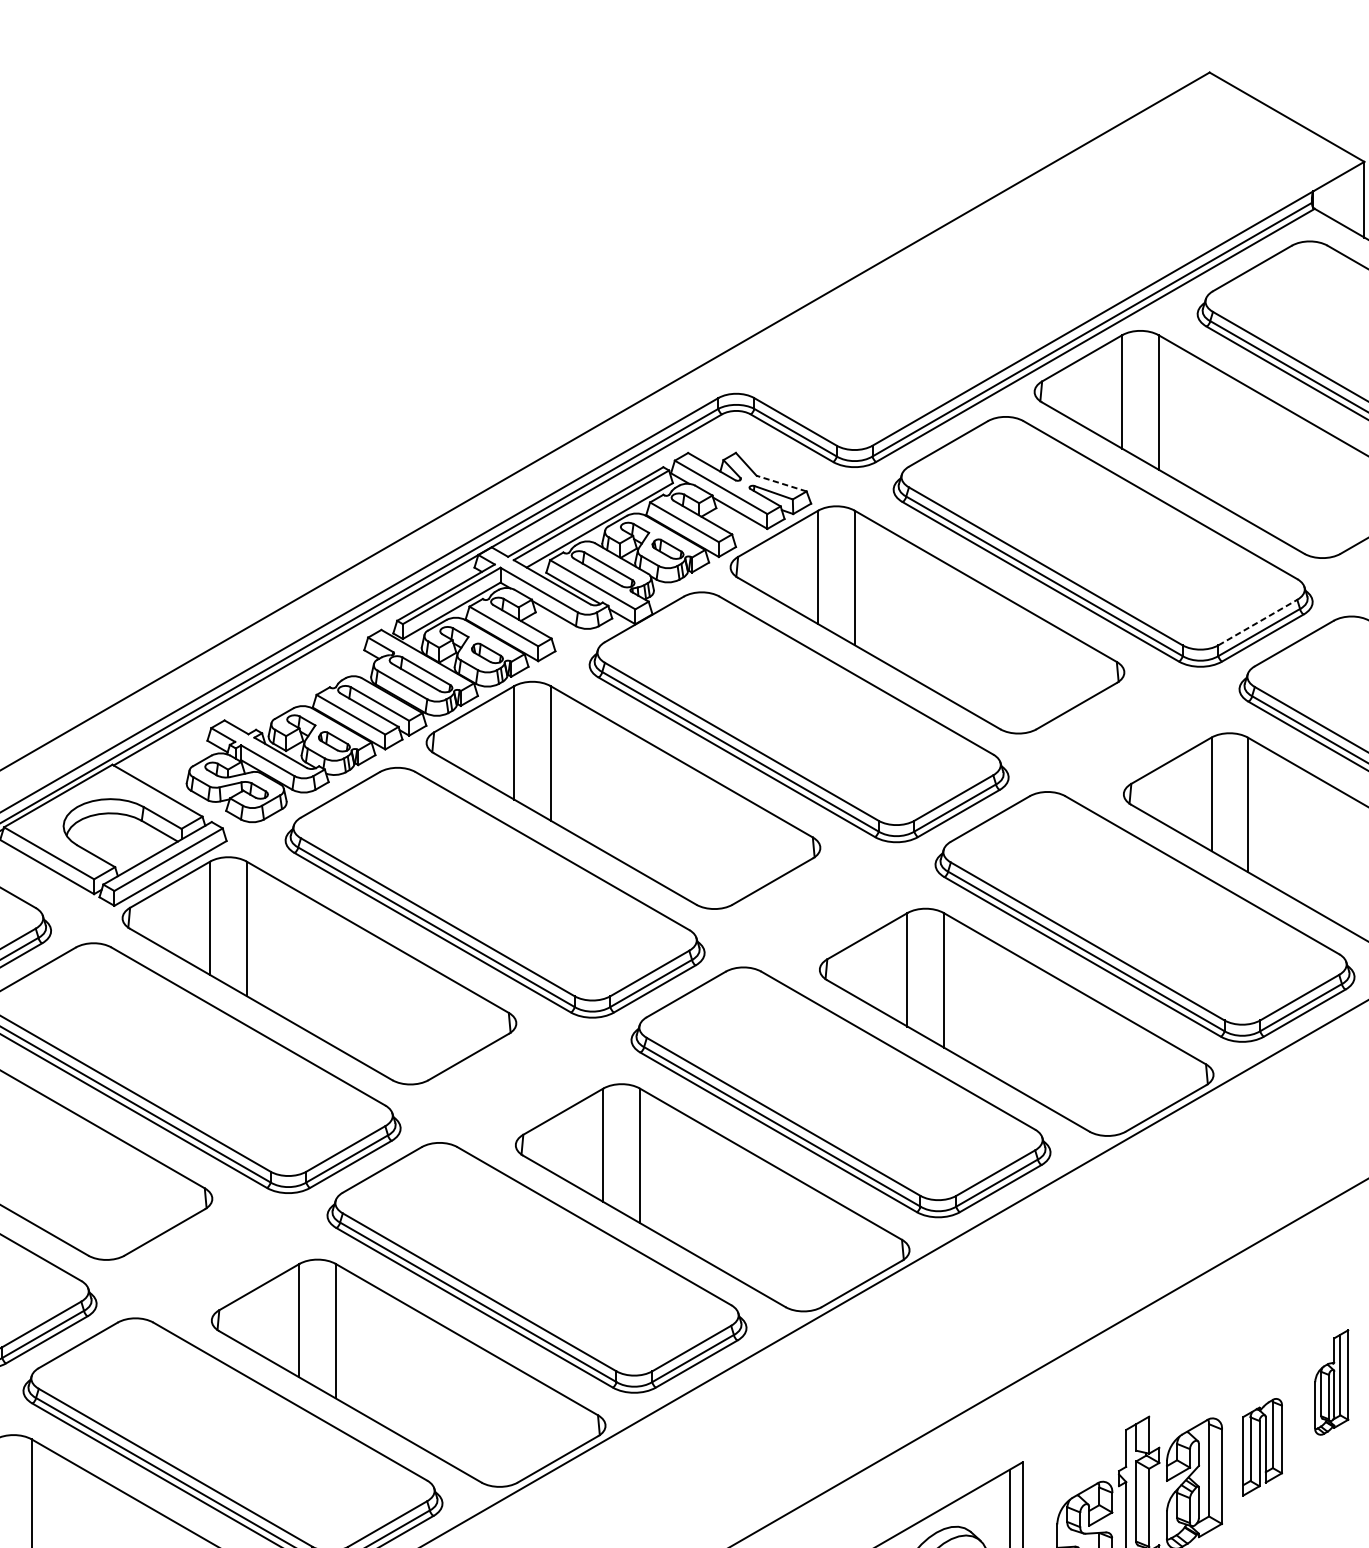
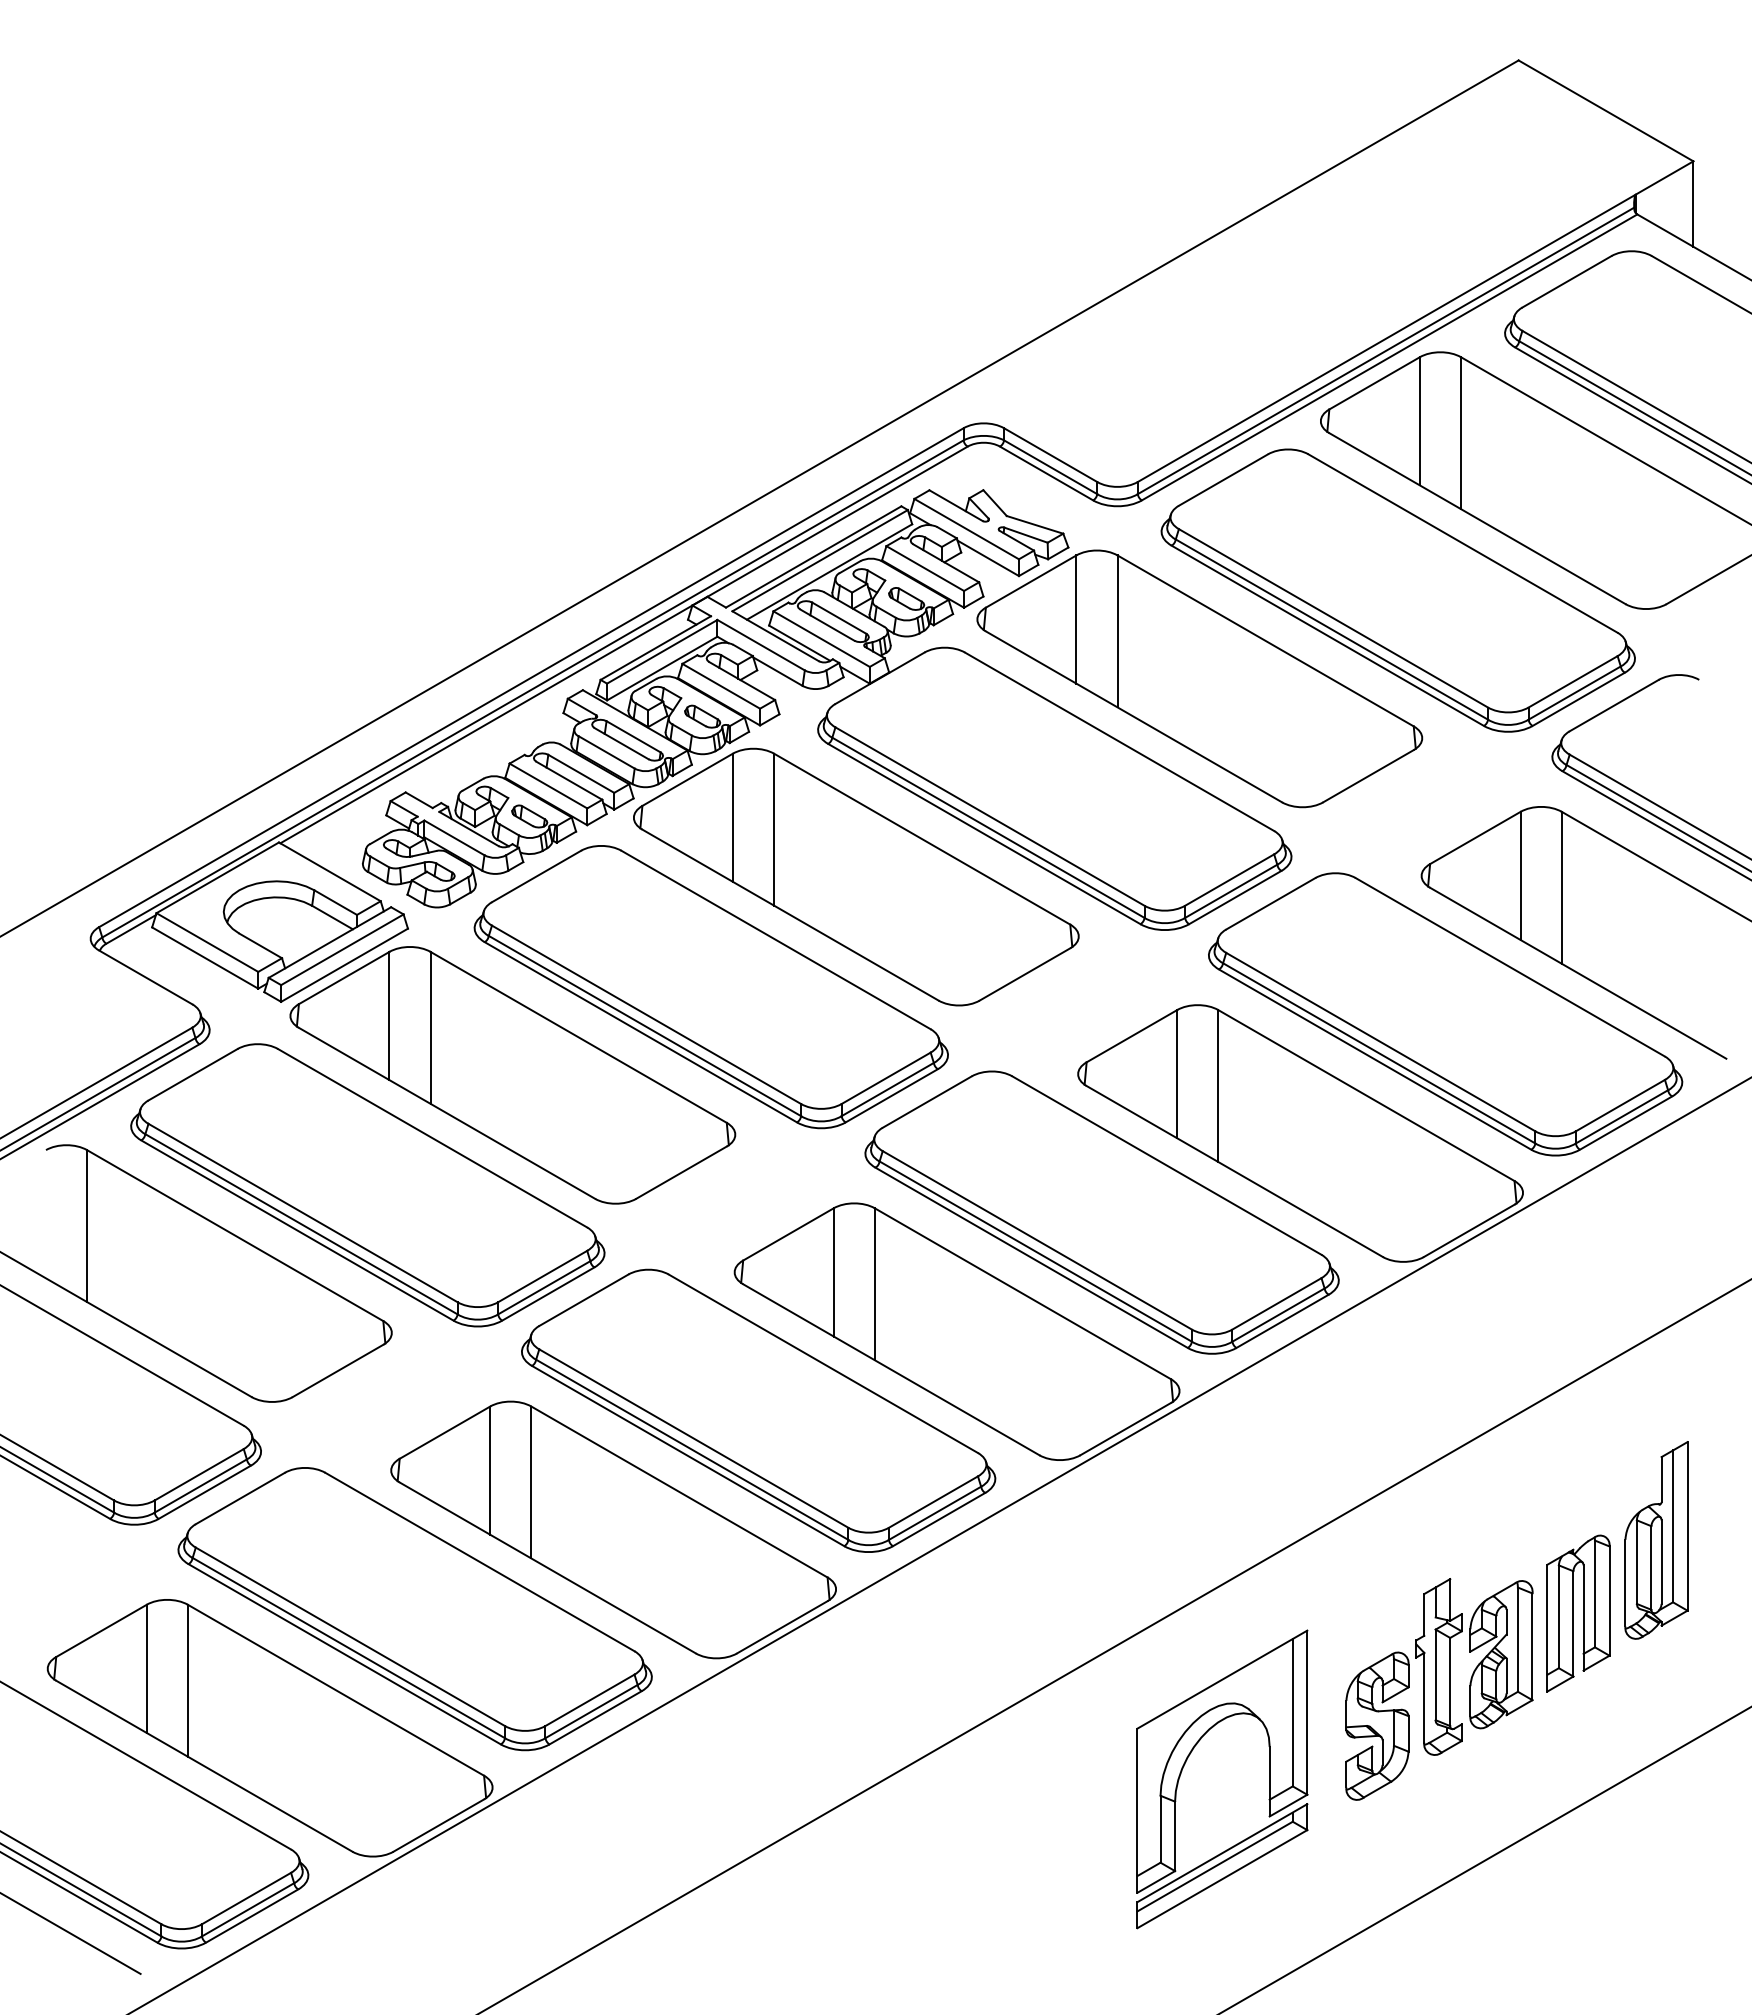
line: (782, 483) -> (1035, 524), dashed -> solid
line: (1258, 622) -> (1573, 681), dashed -> solid
part: (1331, 1382) -> (1656, 1540), size x1.67
part: (1262, 1447) -> (1578, 1613), size x1.43

